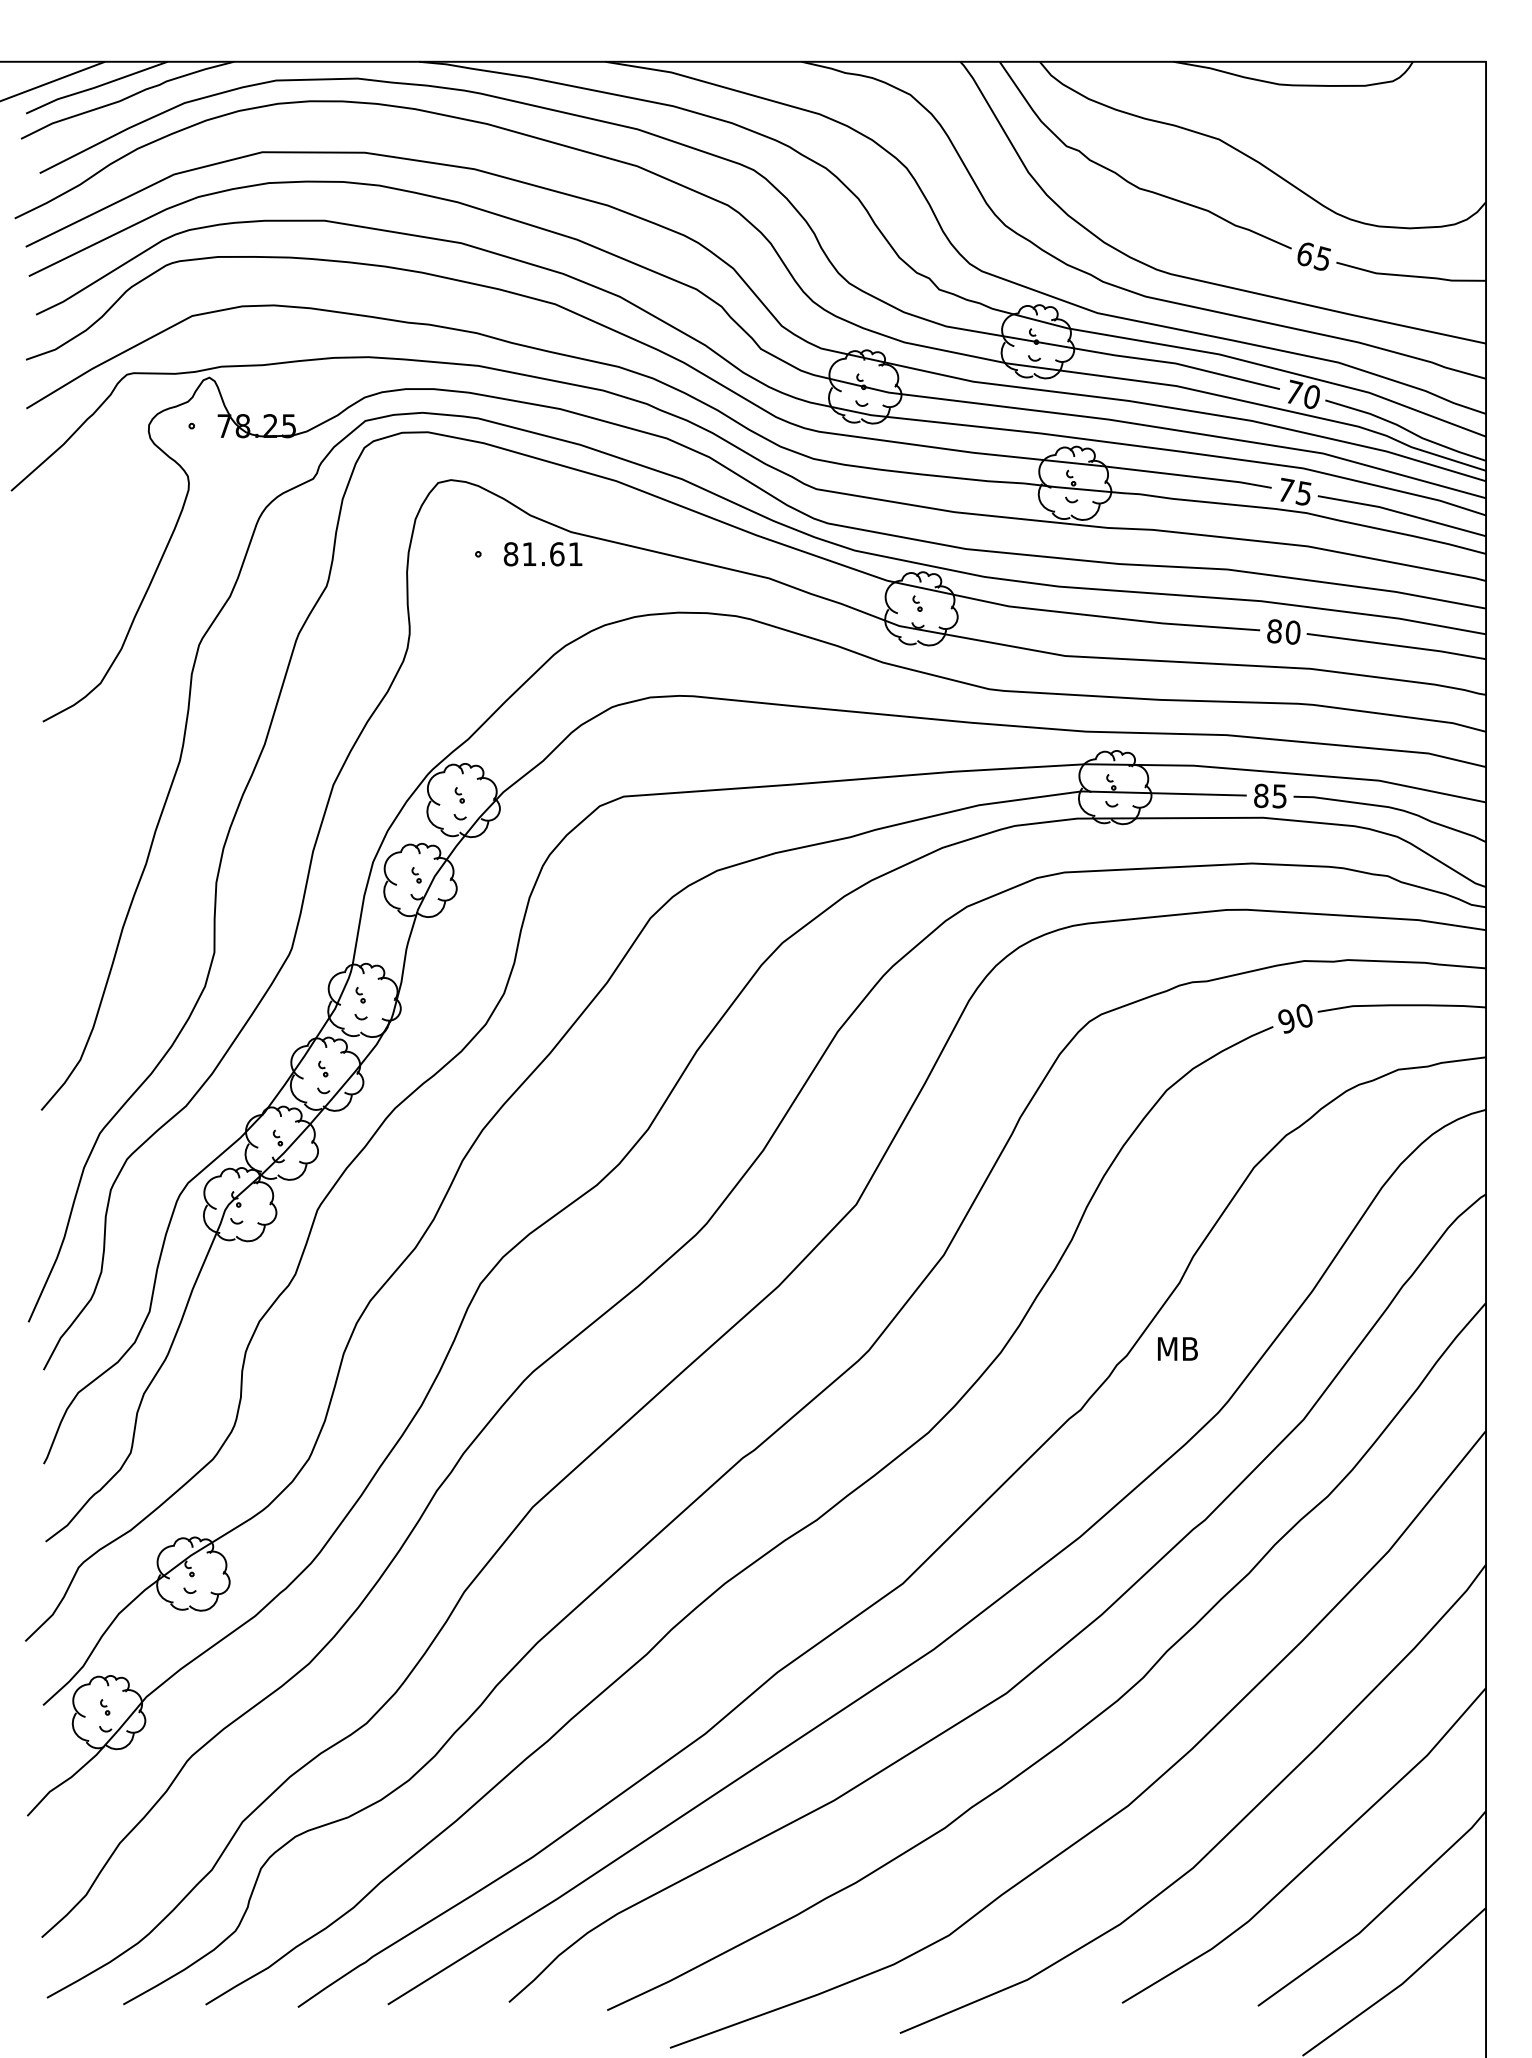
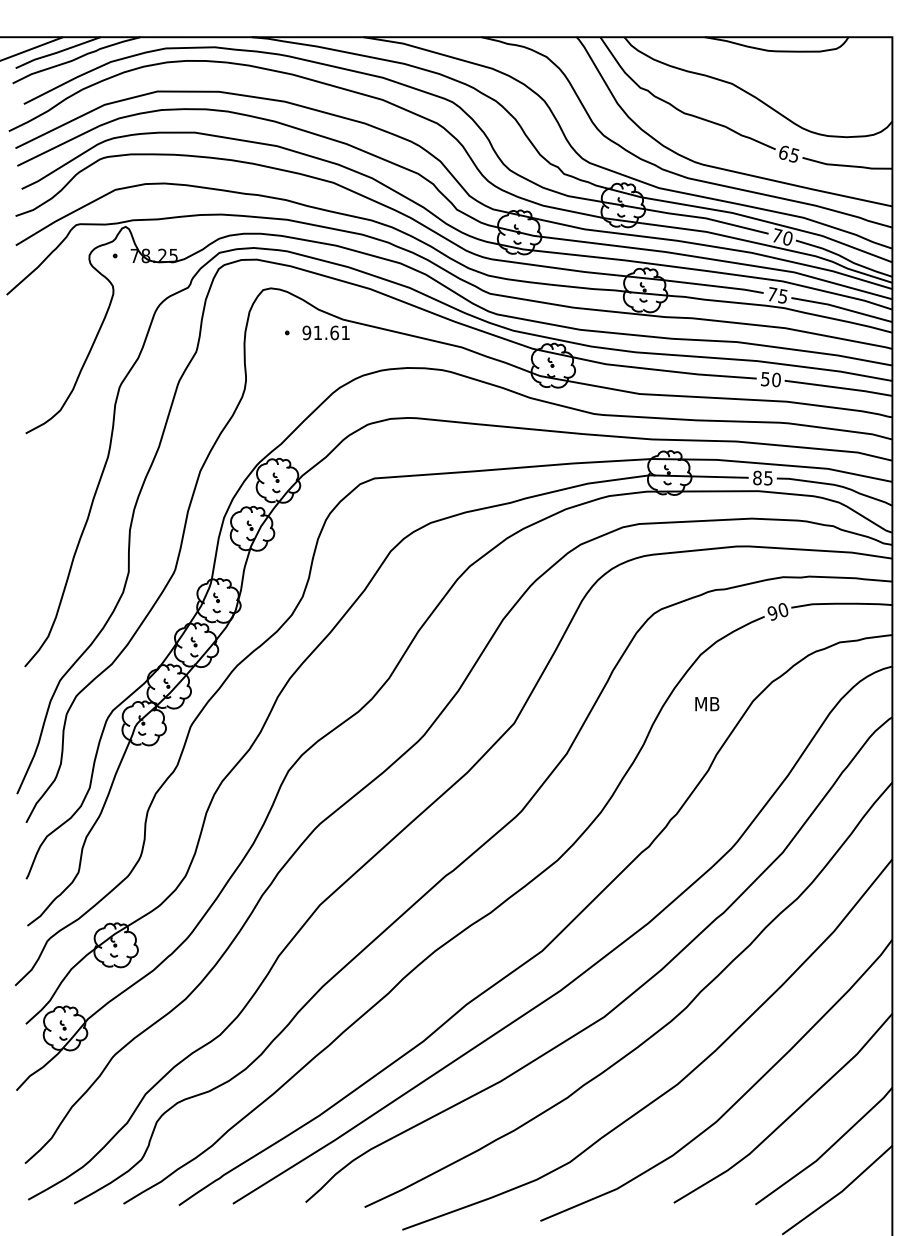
text: (510, 555) -> (306, 333), 81.61 -> 91.61
text: (1274, 631) -> (765, 379), 80 -> 50
text: (1178, 1349) -> (707, 704), moved

